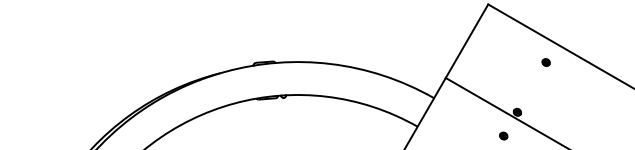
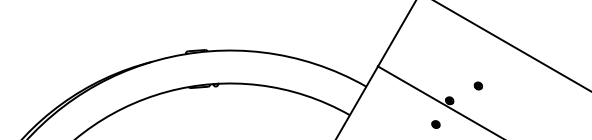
part: (545, 62) -> (477, 85), moved

